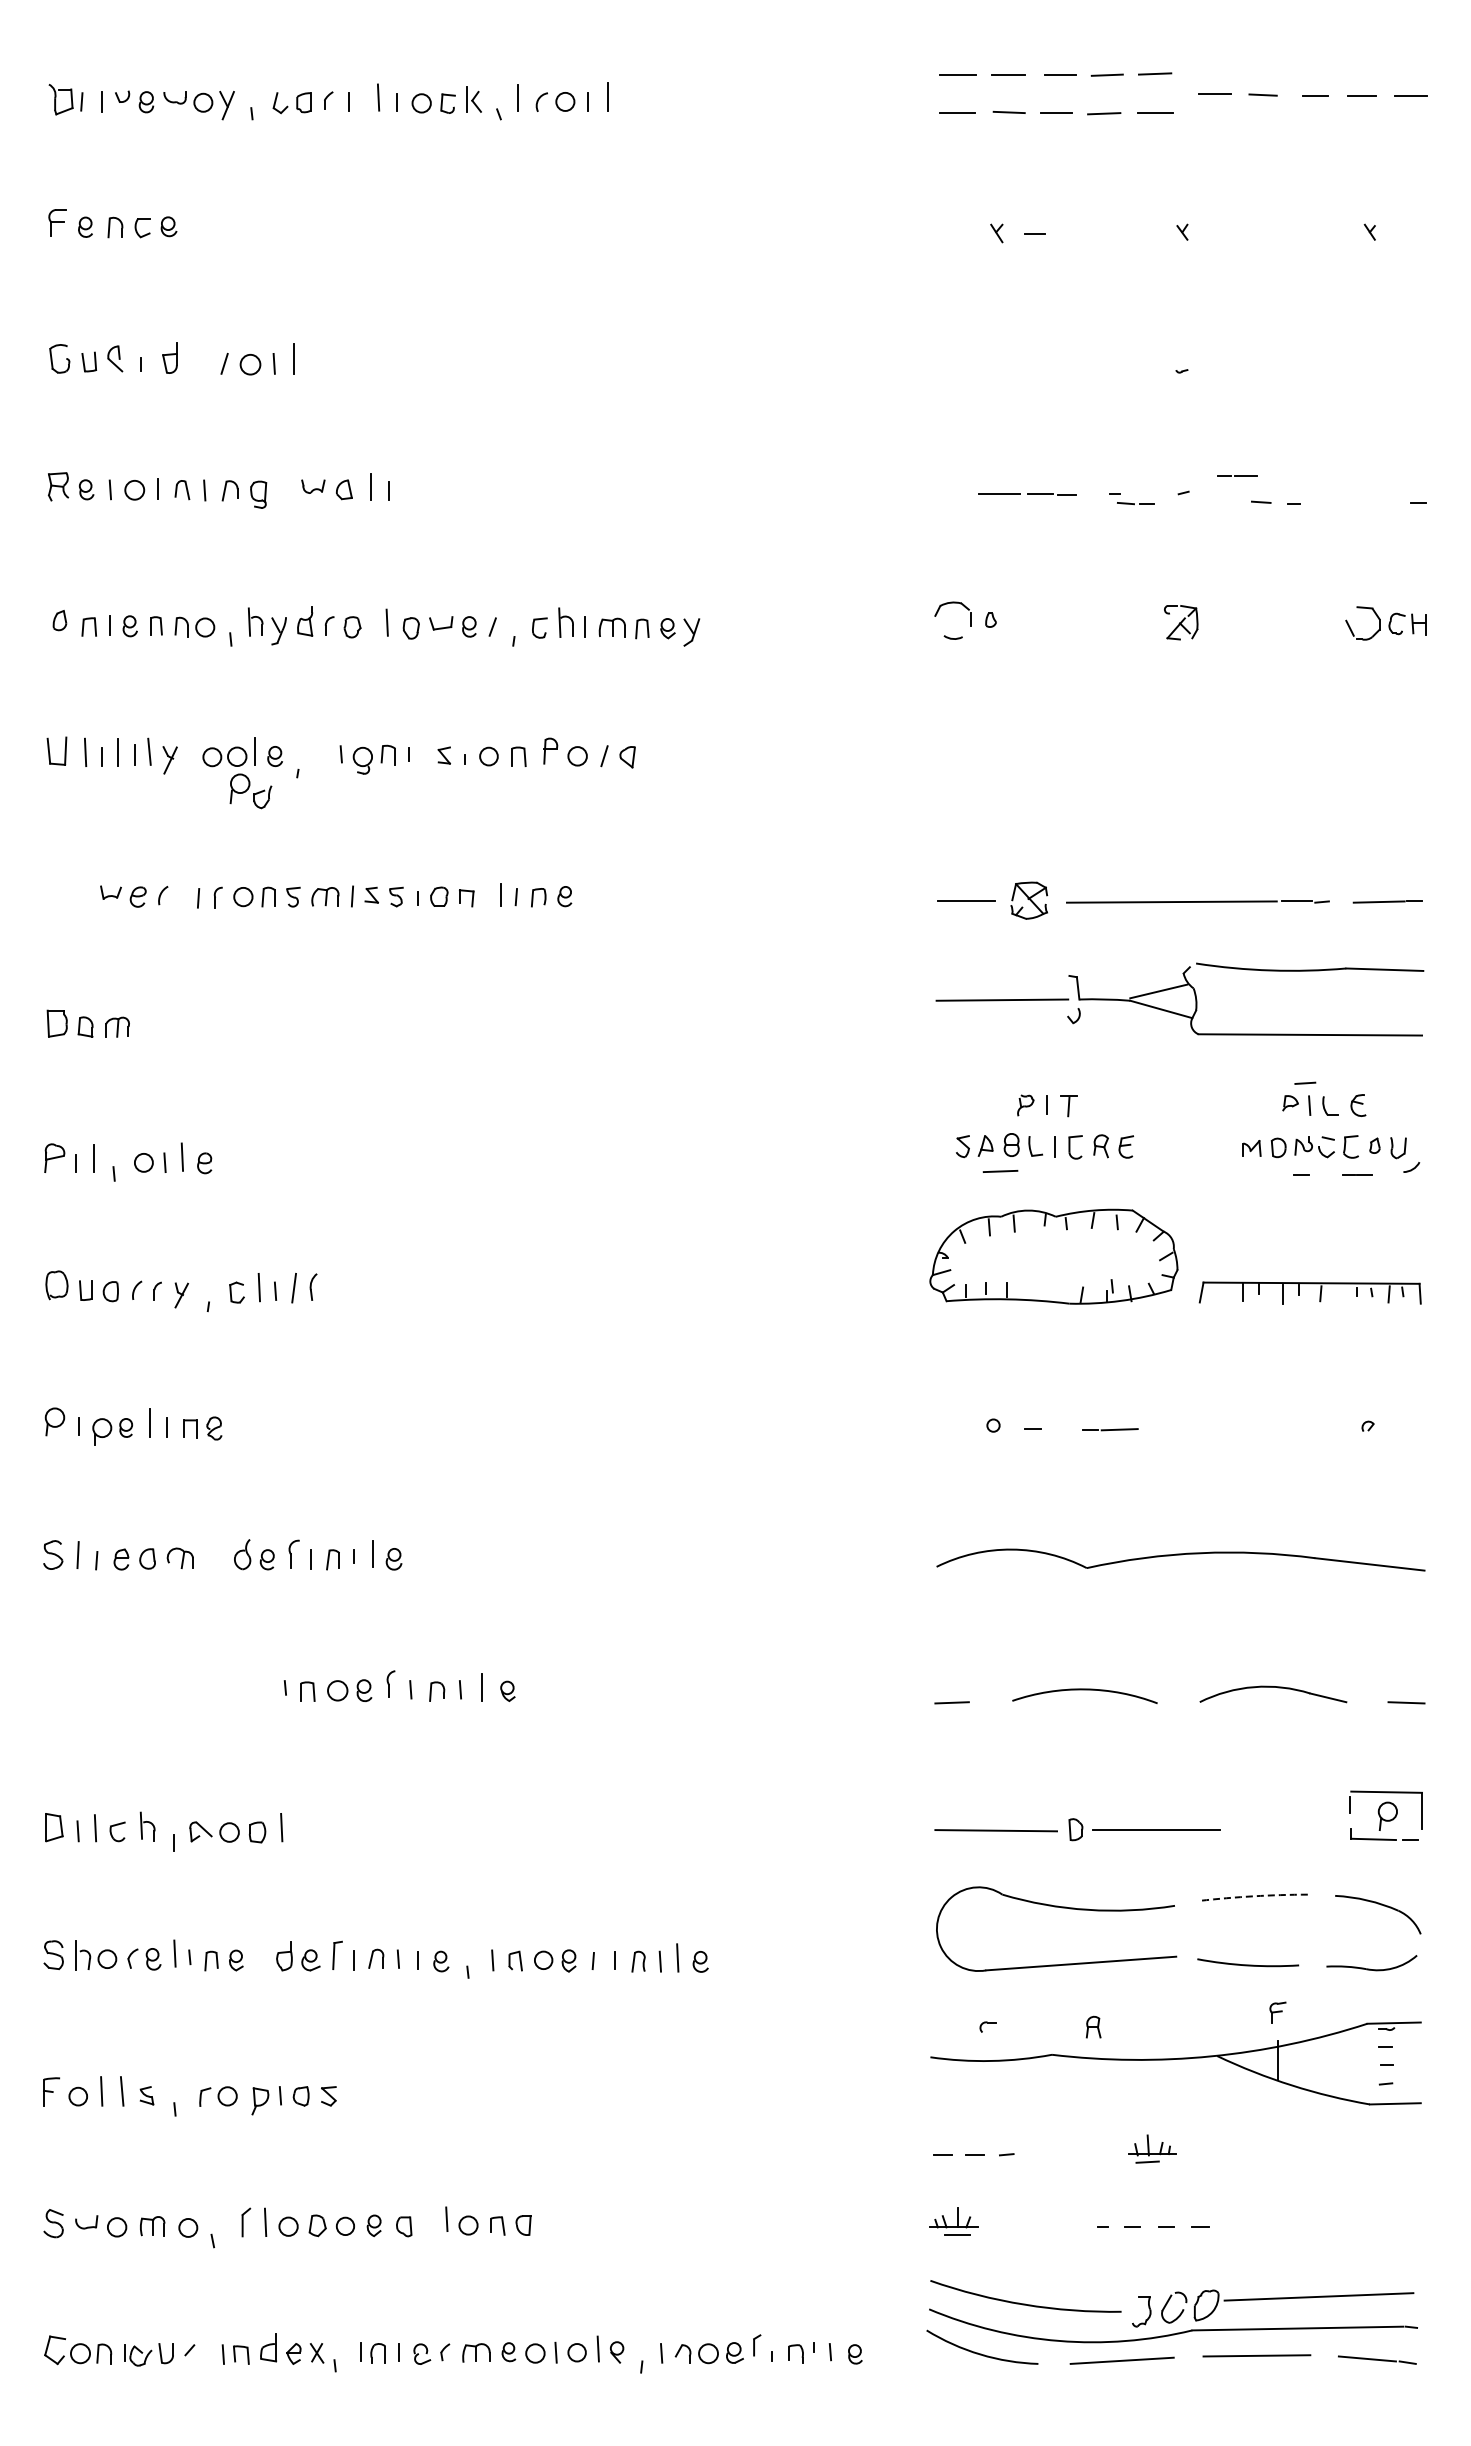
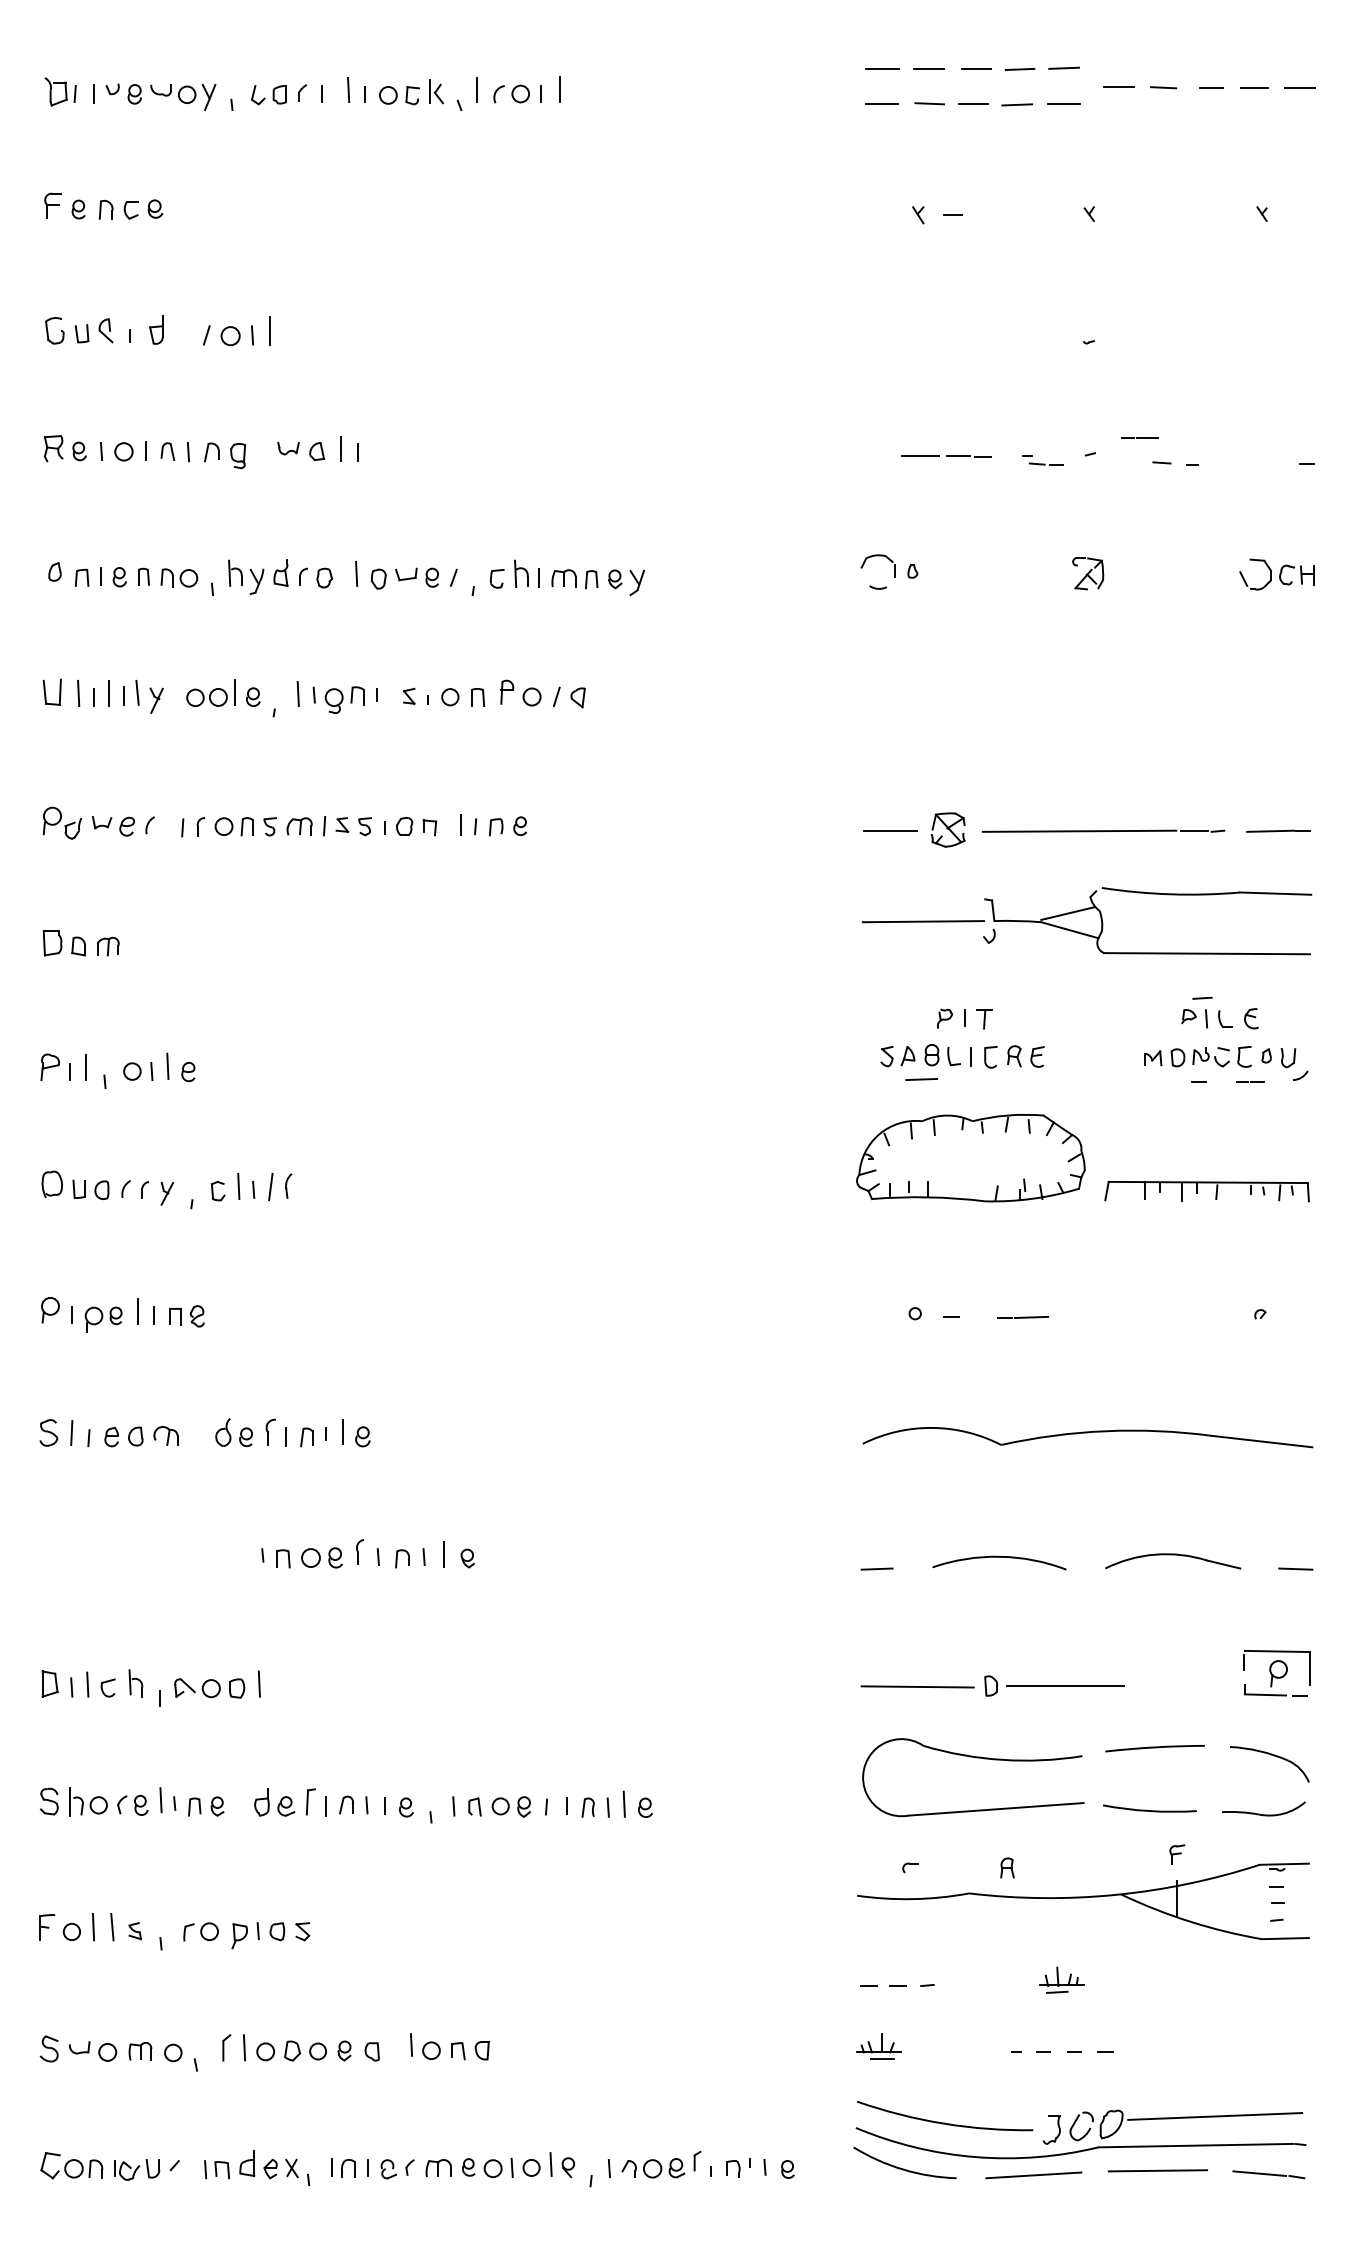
line: (323, 753) -> (297, 694), added
part: (250, 791) -> (62, 823), moved
arc: (1253, 1896) -> (1154, 1747), dashed -> solid

